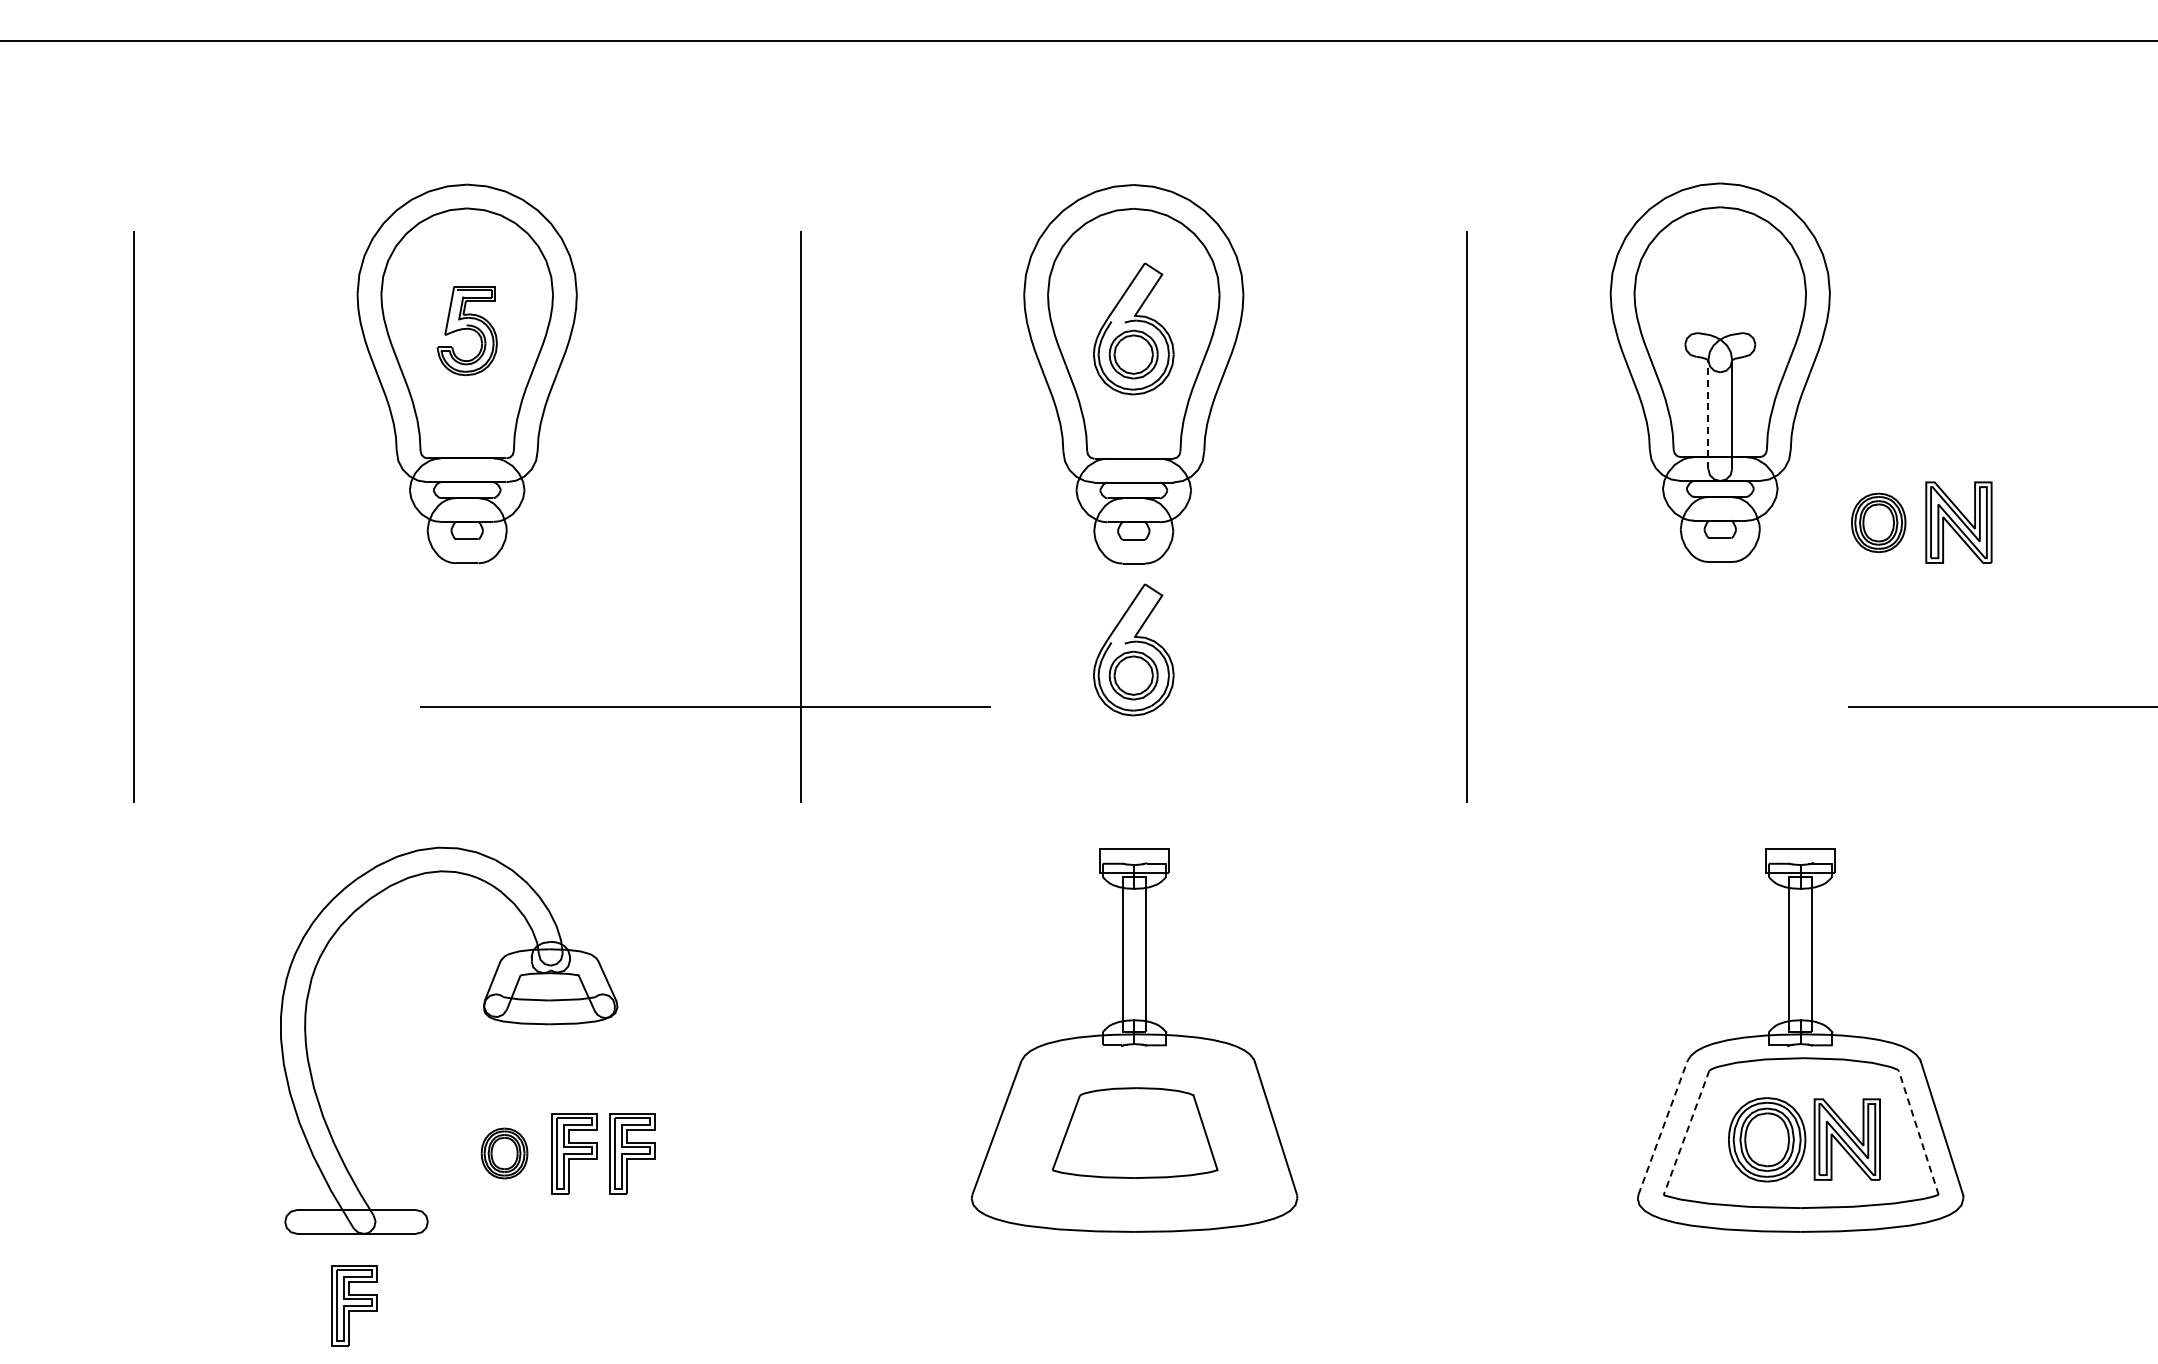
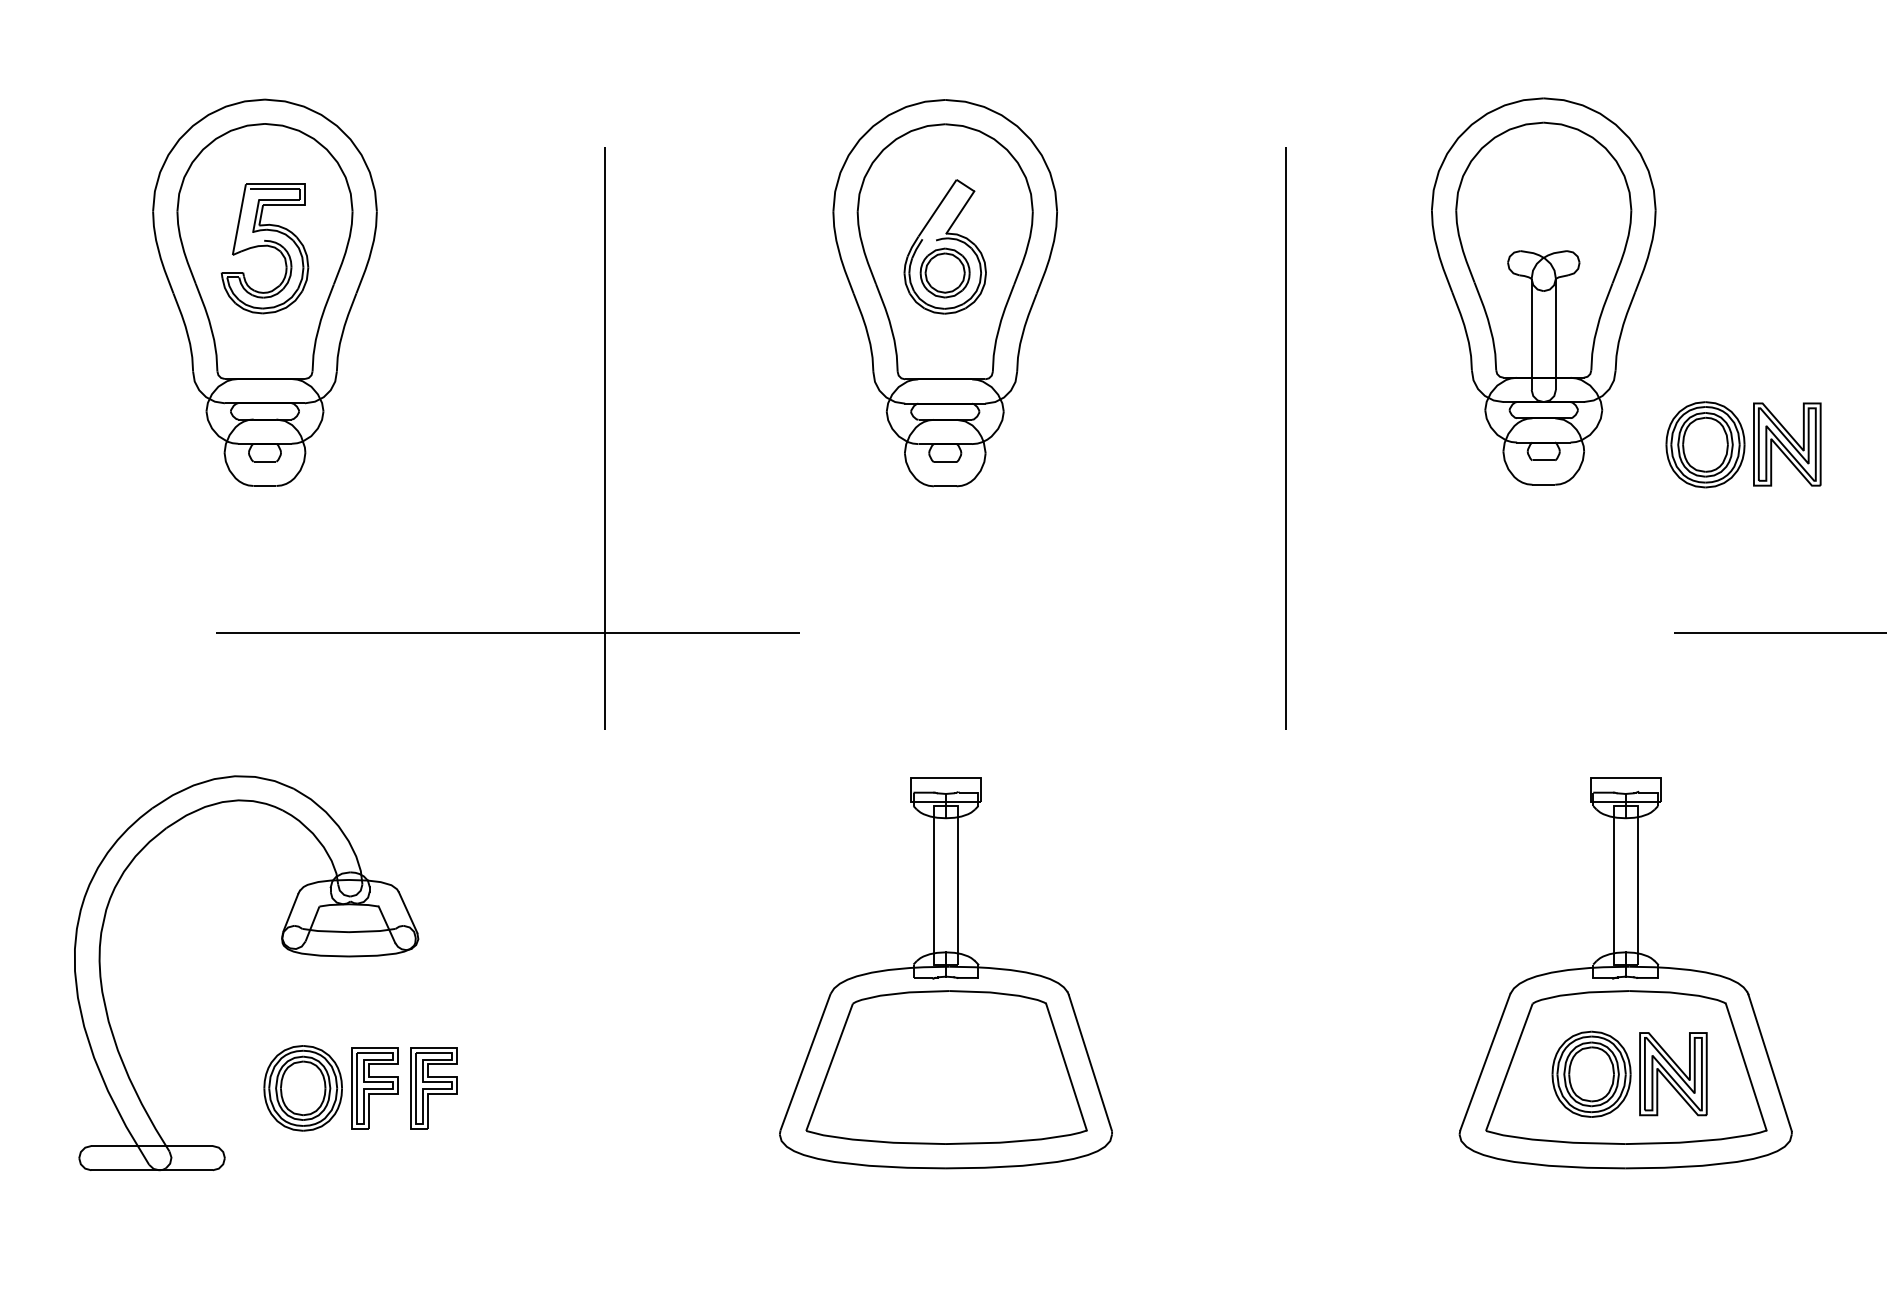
part: (467, 330) -> (265, 248), size x1.43
line: (1708, 415) -> (1531, 335), dashed -> solid
part: (1878, 522) -> (1705, 444), size x1.43
part: (1133, 649) -> (944, 573), removed
line: (1663, 1127) -> (1485, 1061), dashed -> solid
part: (1134, 1132) -> (945, 1066), size x1.67
line: (1686, 1132) -> (1509, 1066), dashed -> solid
line: (1918, 1132) -> (1746, 1066), dashed -> solid
part: (504, 1153) -> (303, 1088), size x1.67
part: (354, 1305) -> (149, 1243), removed

